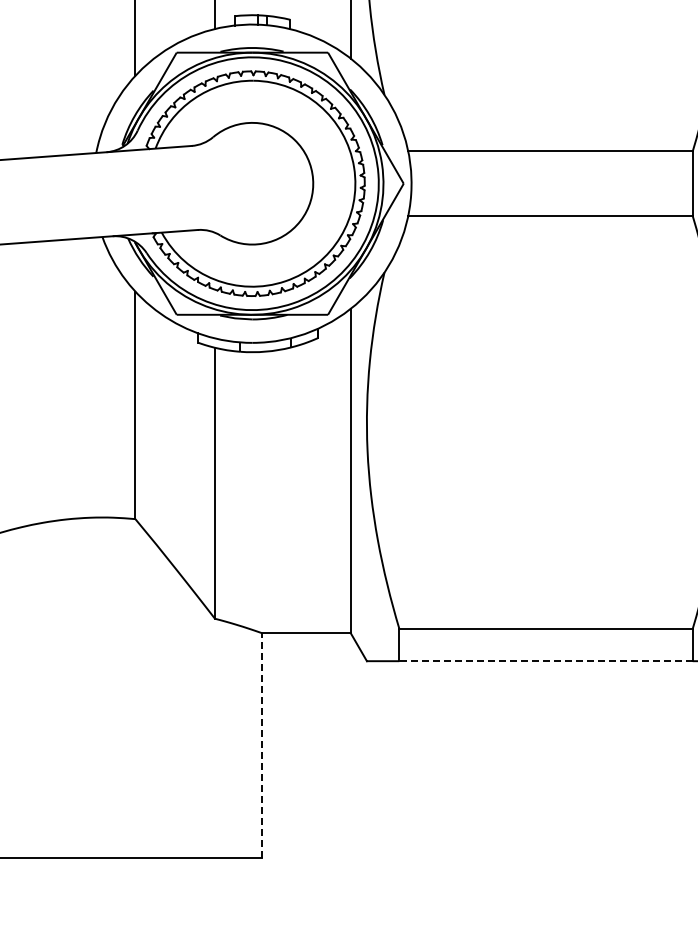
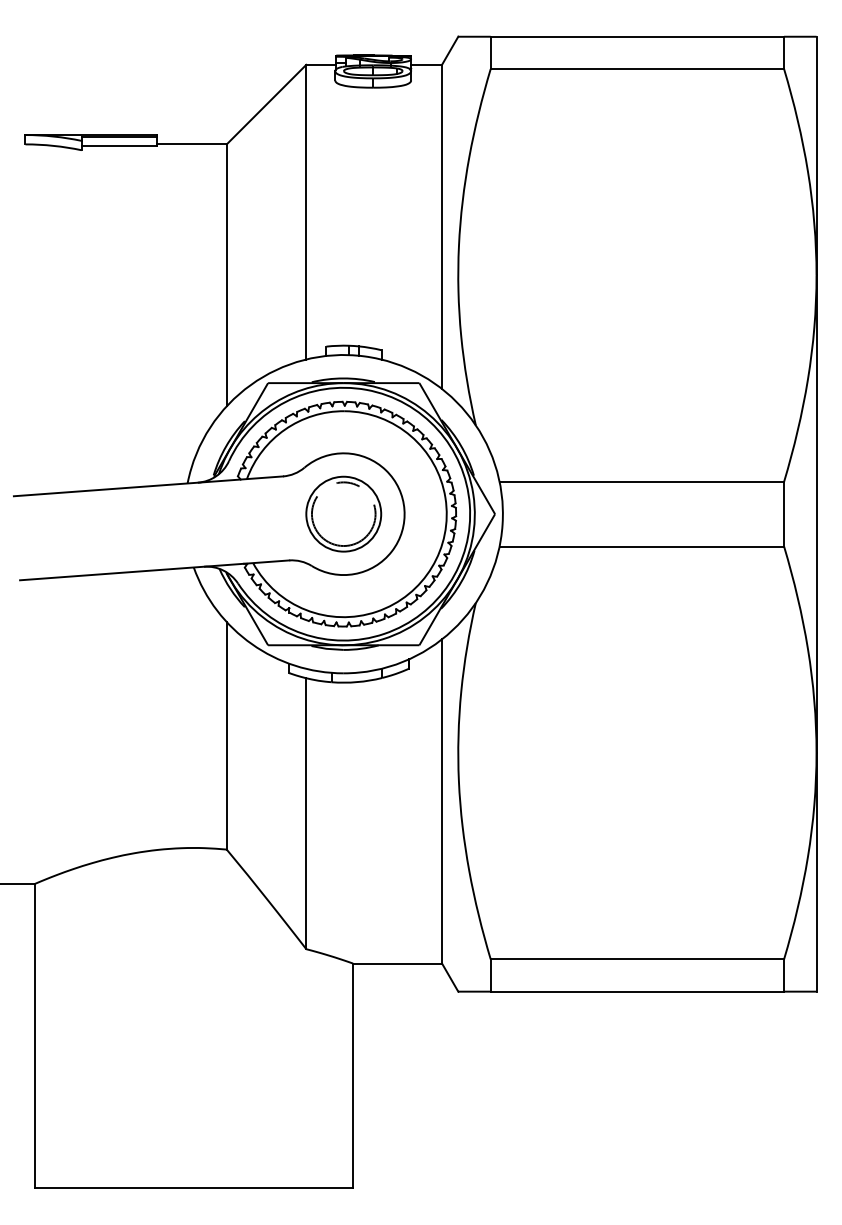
part: (252, 183) -> (343, 513), added
line: (546, 661) -> (637, 991), dashed -> solid
line: (262, 745) -> (353, 1075), dashed -> solid

